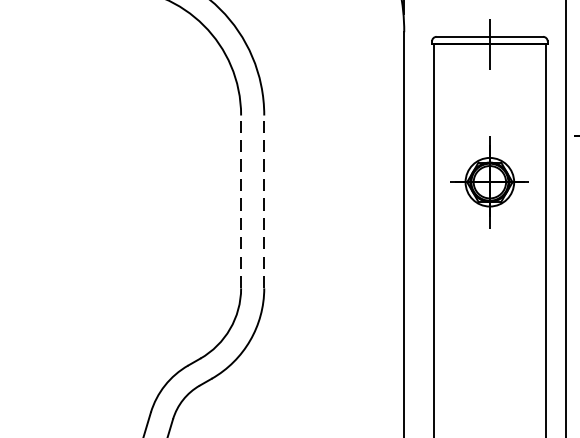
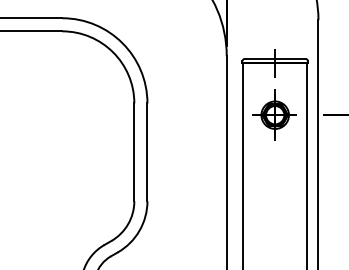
part: (488, 180) -> (274, 114), moved
line: (241, 202) -> (134, 152), dashed -> solid
line: (264, 202) -> (147, 152), dashed -> solid

